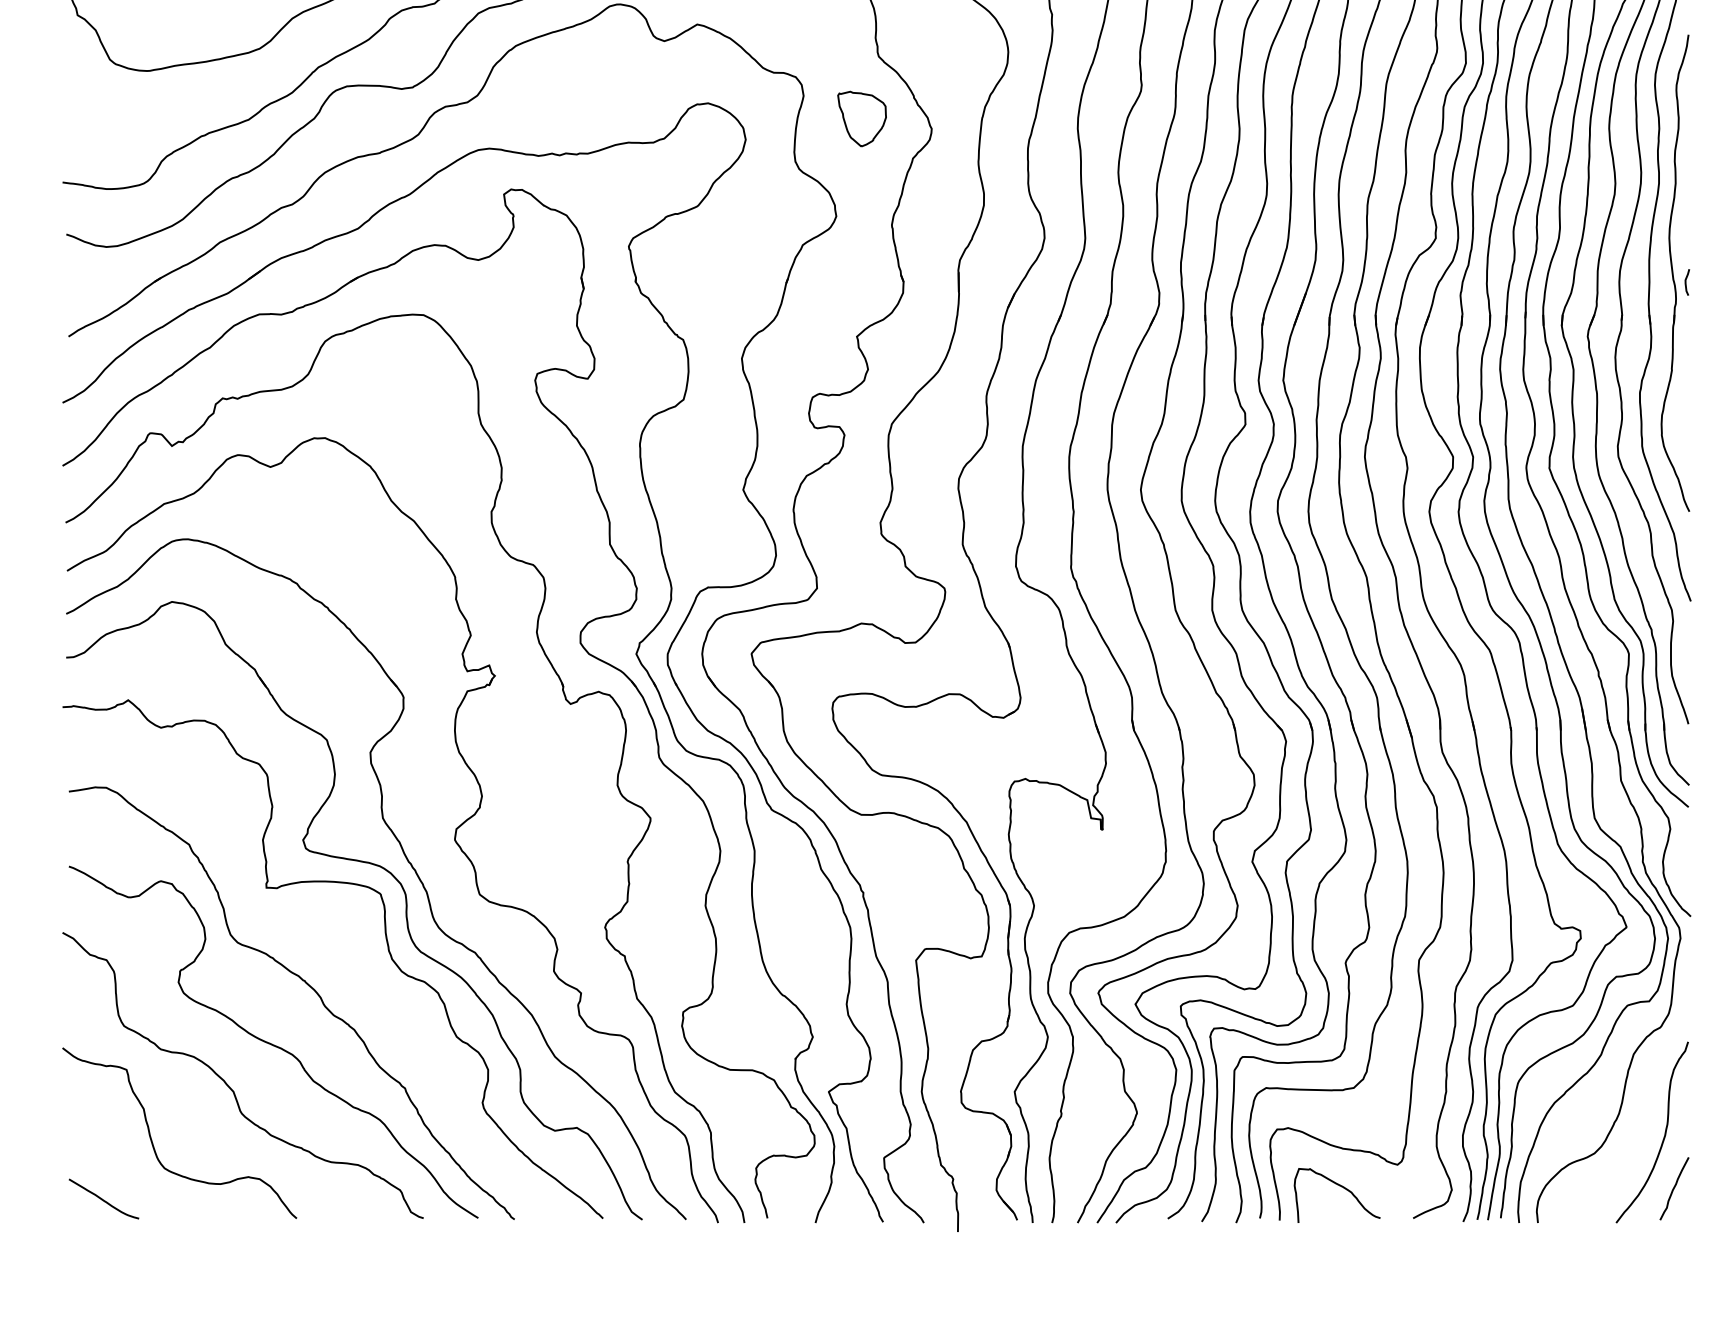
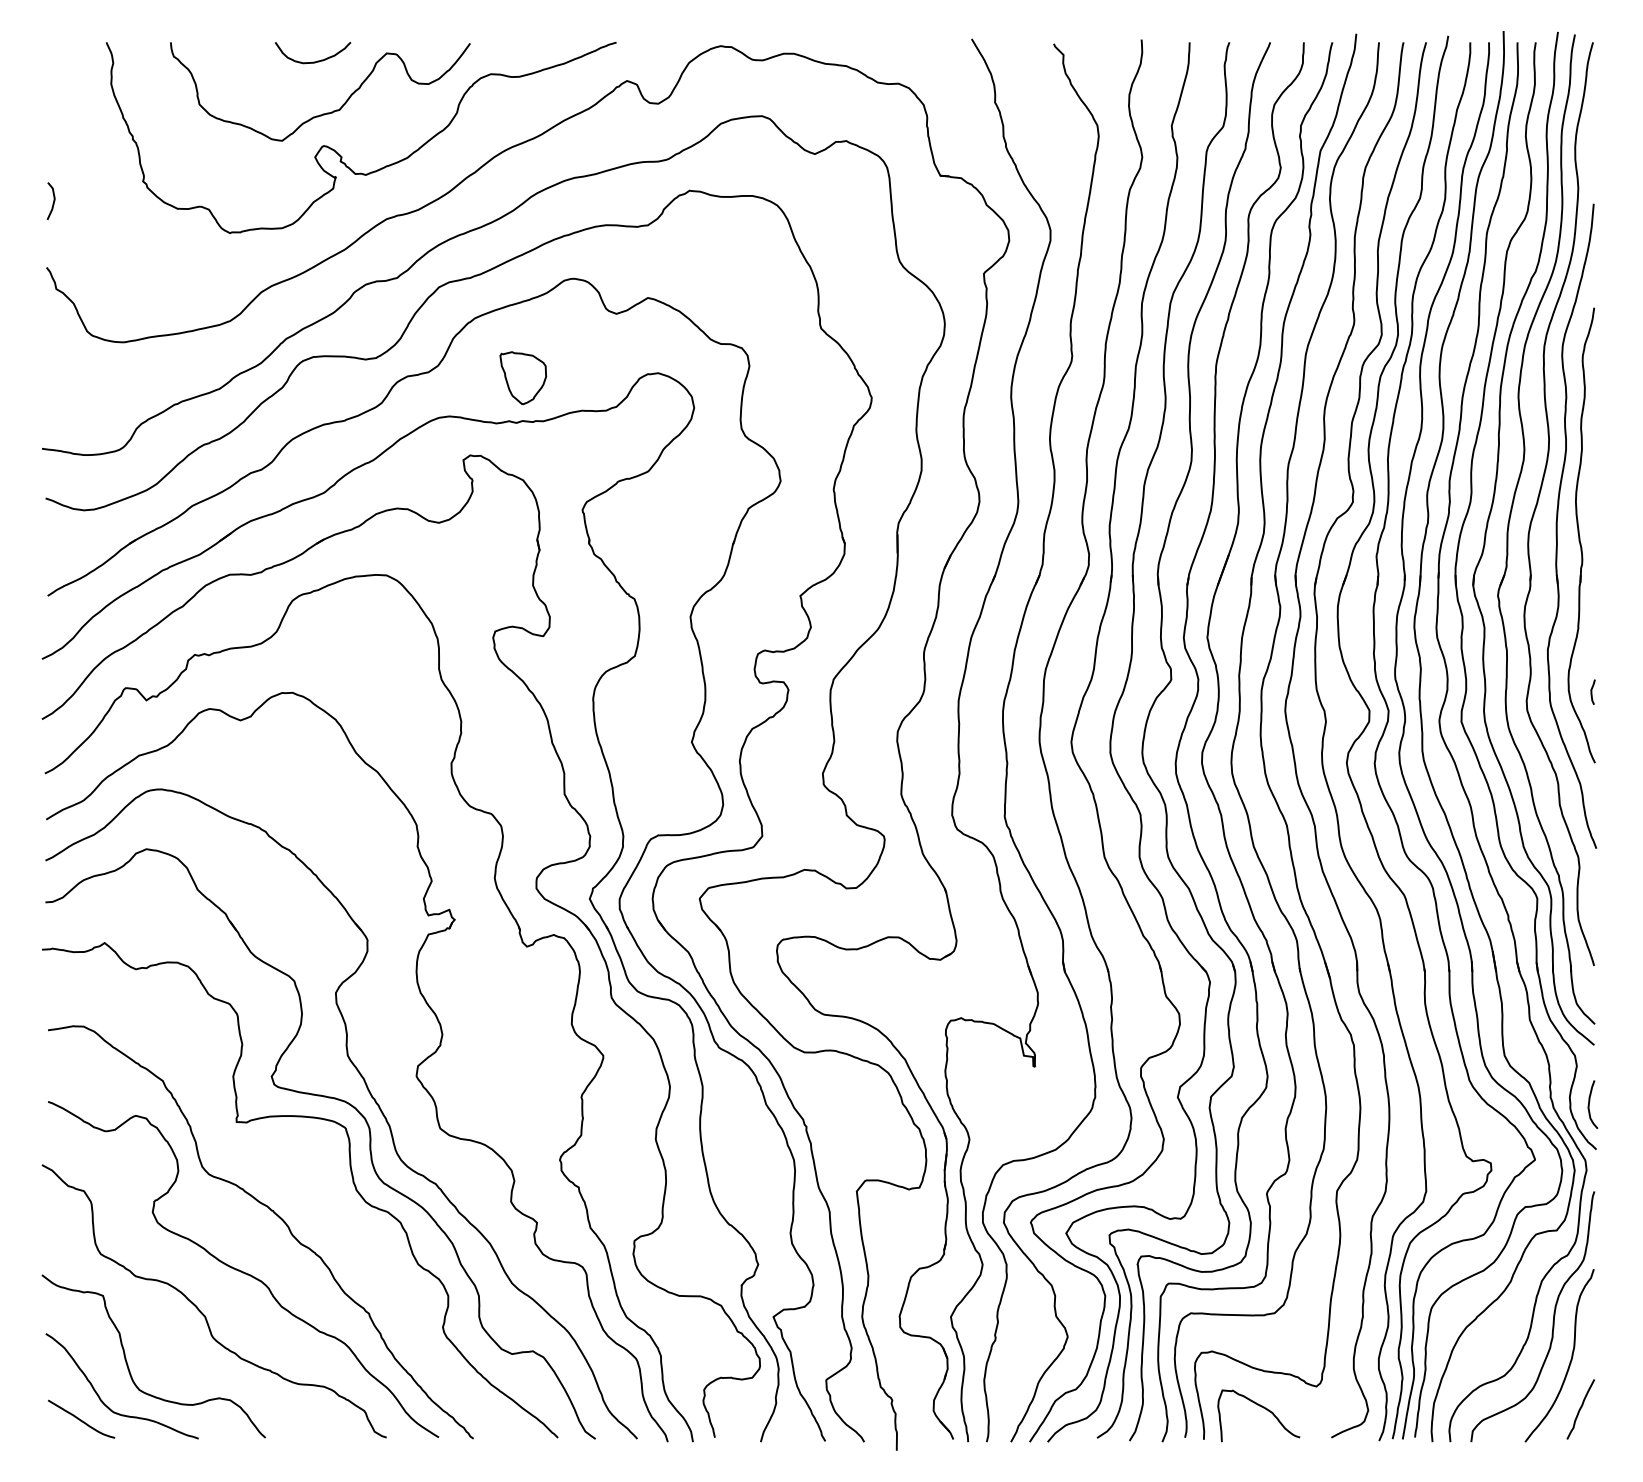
part: (862, 119) -> (523, 378), moved
curve: (1686, 281) -> (1592, 691), moved
curve: (1683, 869) -> (1589, 1104), added
curve: (1644, 1096) -> (1552, 1321), added
curve: (128, 1181) -> (104, 1402), added

